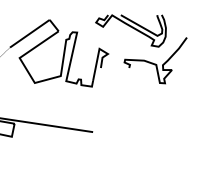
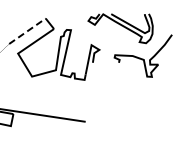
line: (29, 32) -> (27, 30), solid -> dashed

